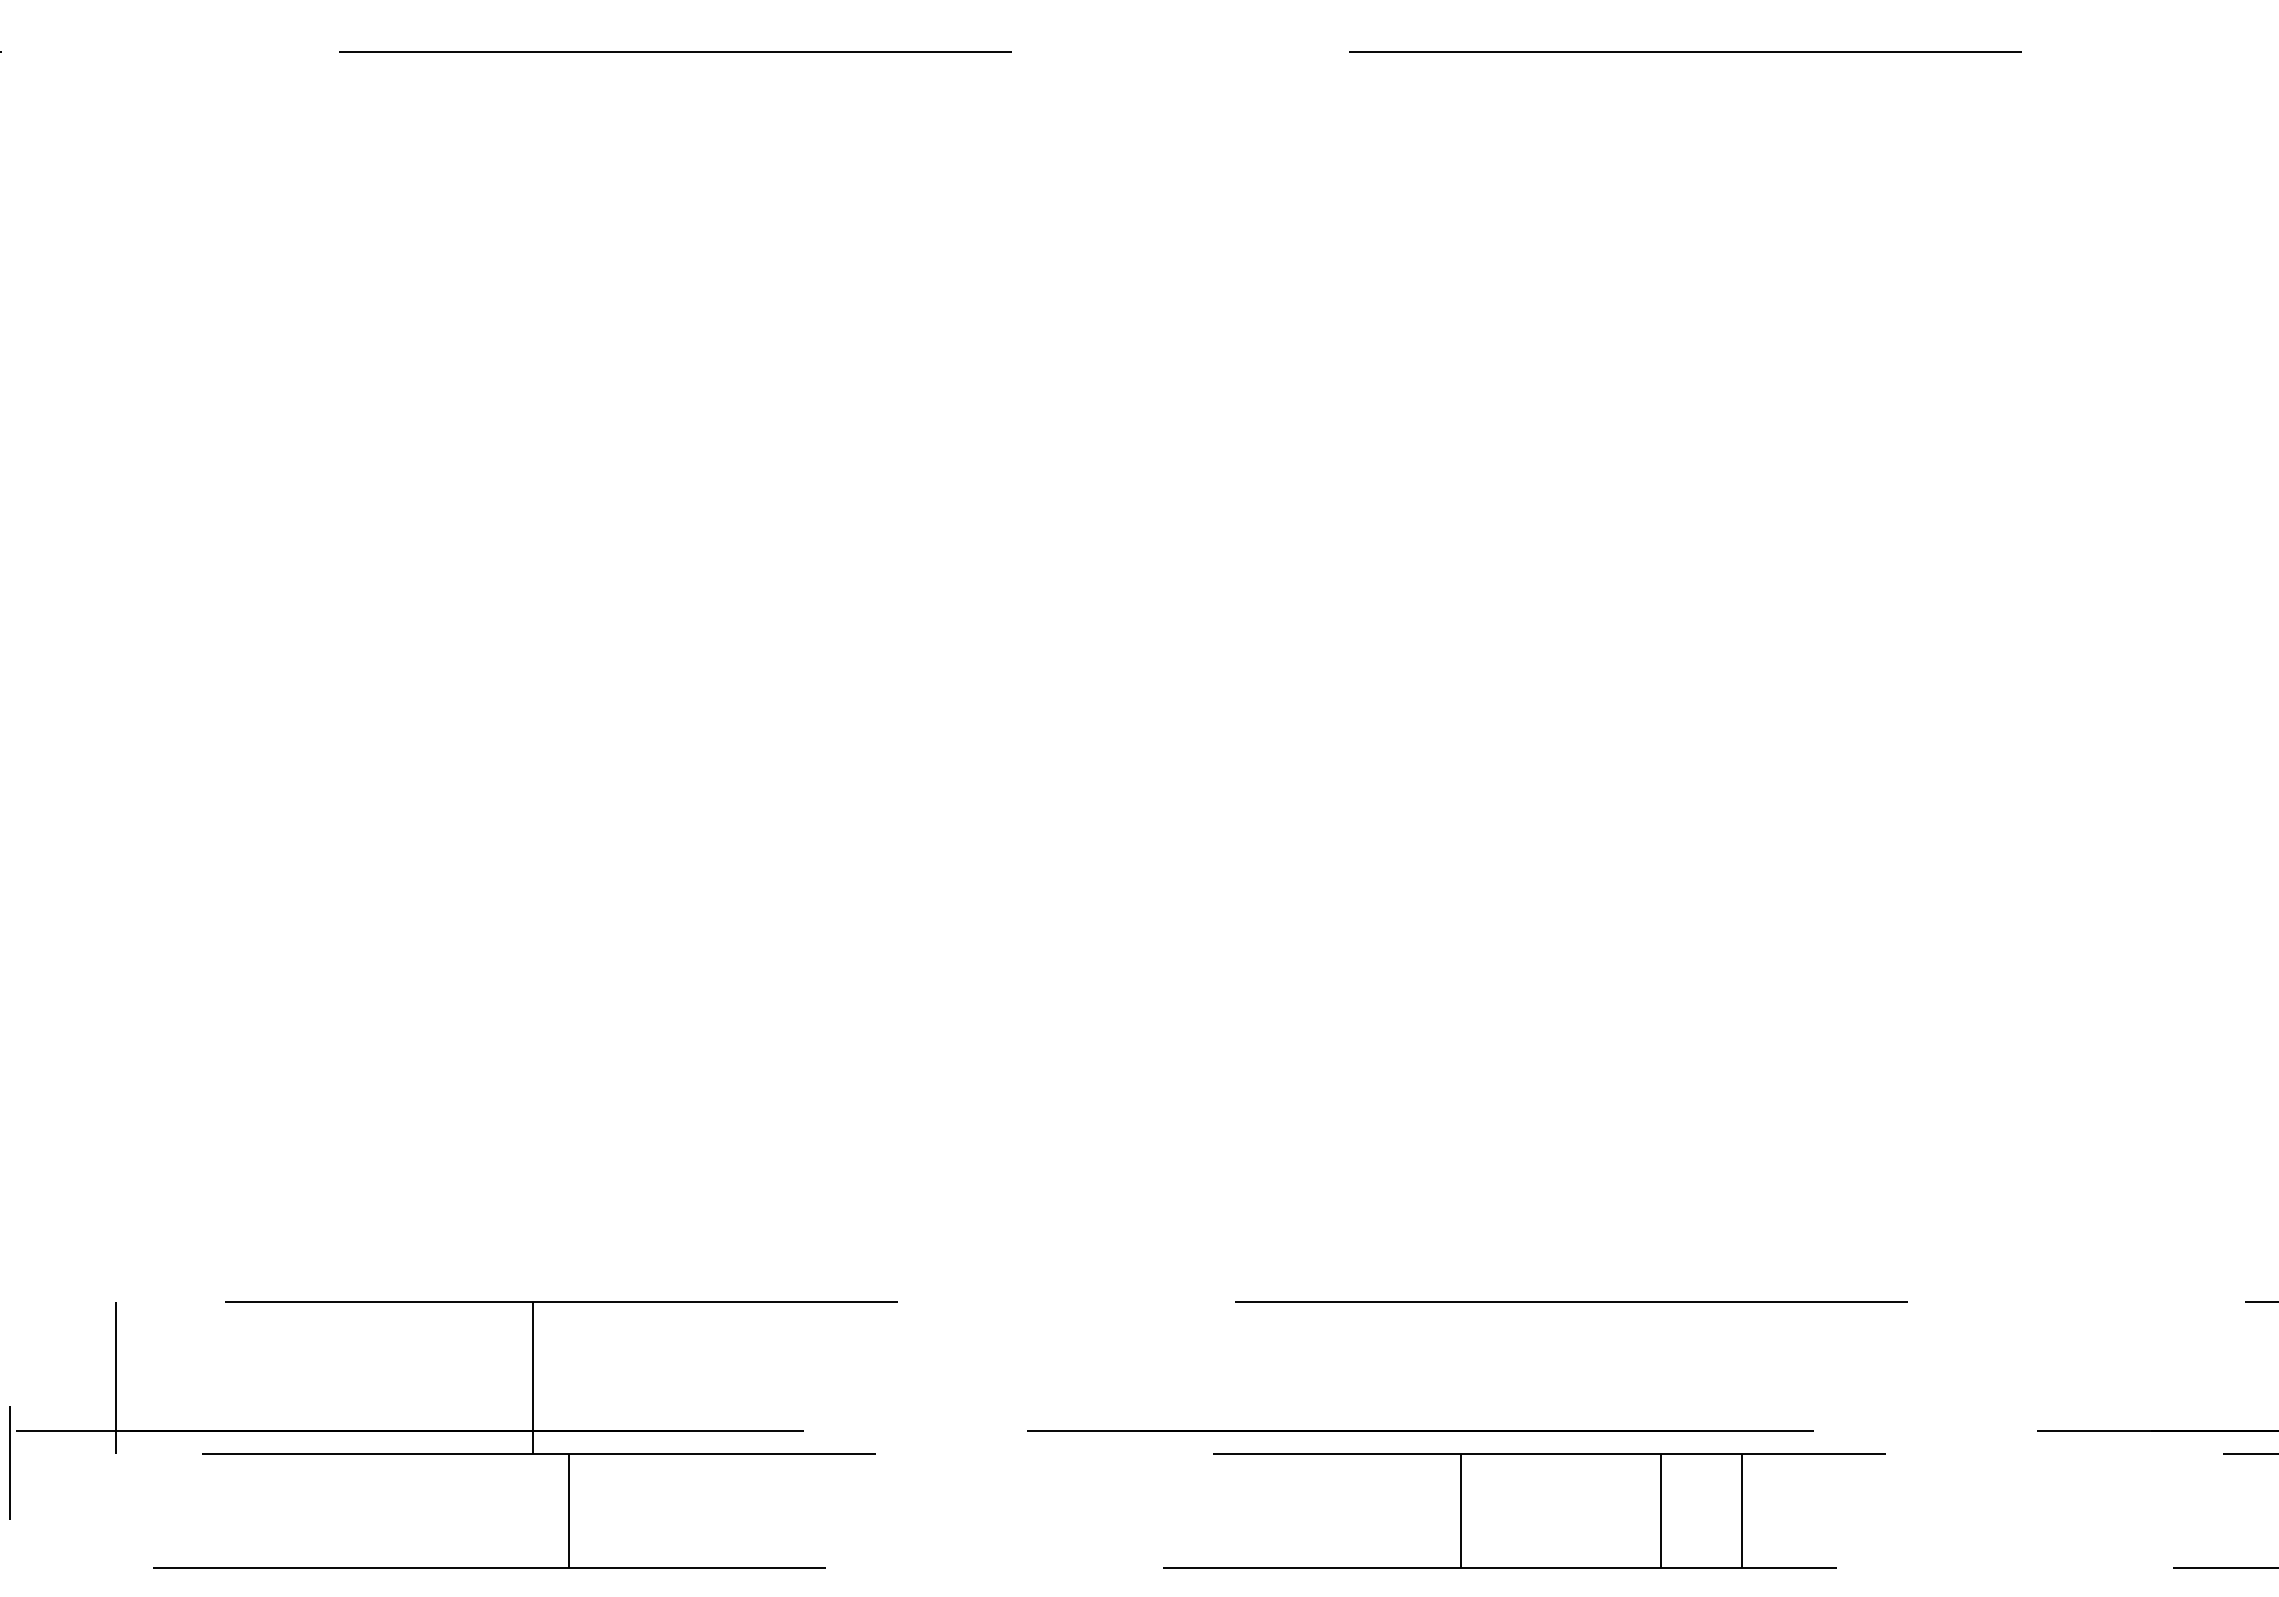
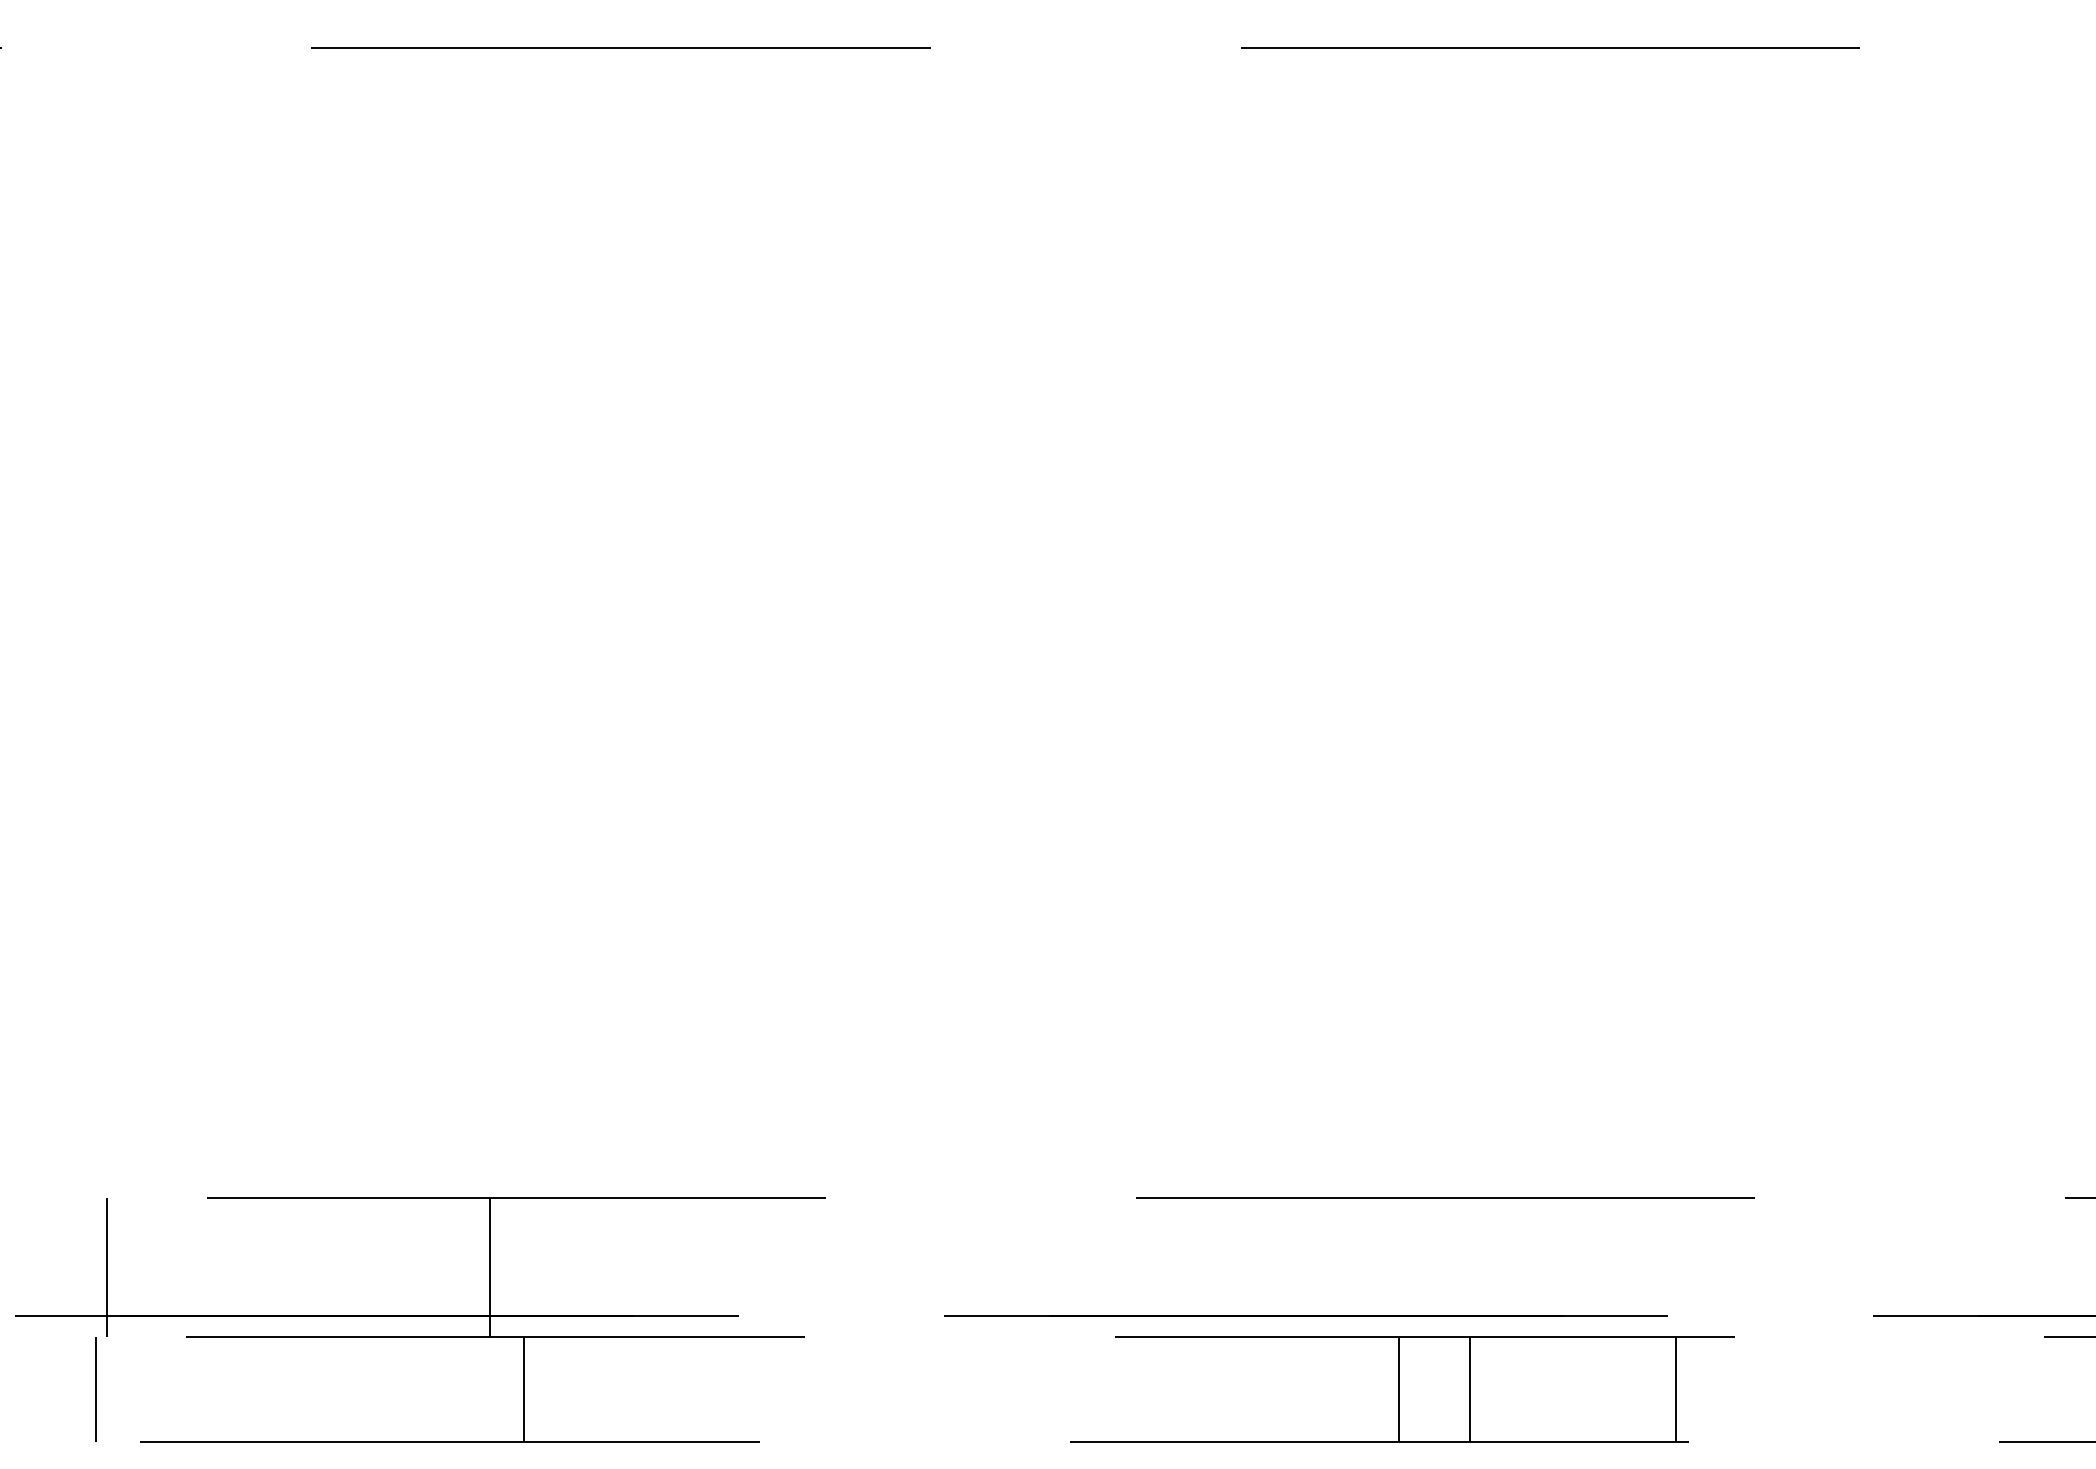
line: (9, 1462) -> (95, 1389), moved
line: (1460, 1510) -> (1398, 1389), moved
line: (1661, 1510) -> (1470, 1389), moved
line: (1741, 1510) -> (1676, 1389), moved

